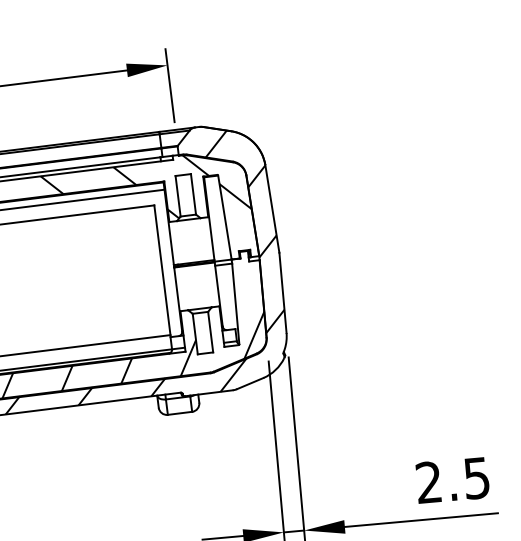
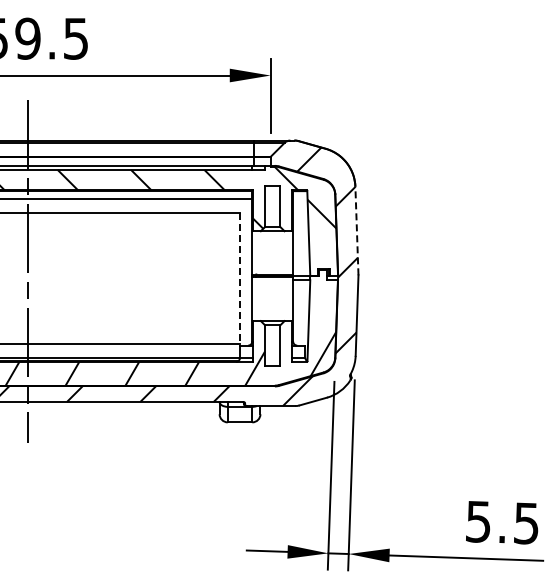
line: (271, 208) -> (356, 230), solid -> dashed
line: (162, 270) -> (240, 278), solid -> dashed
text: (427, 482) -> (477, 521), 2.5 -> 5.5

